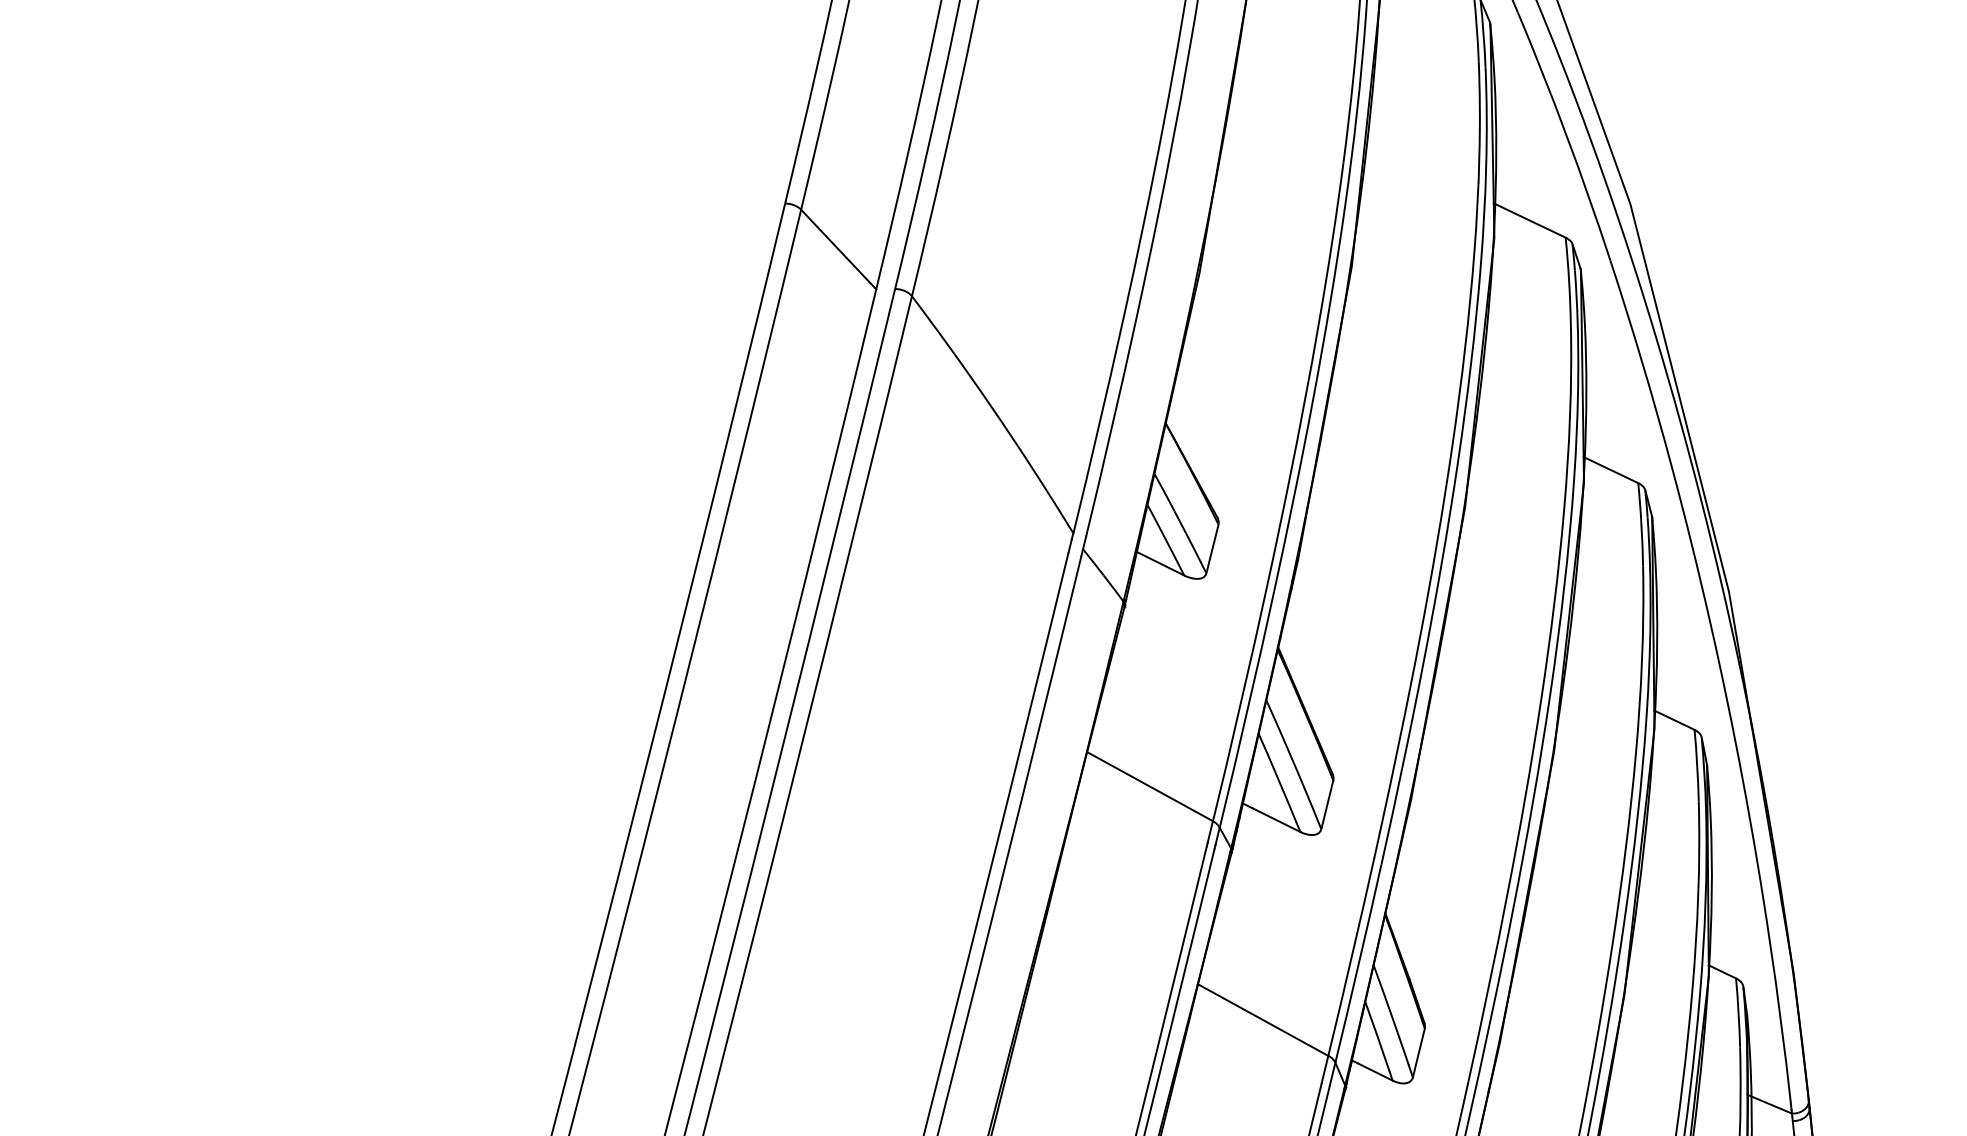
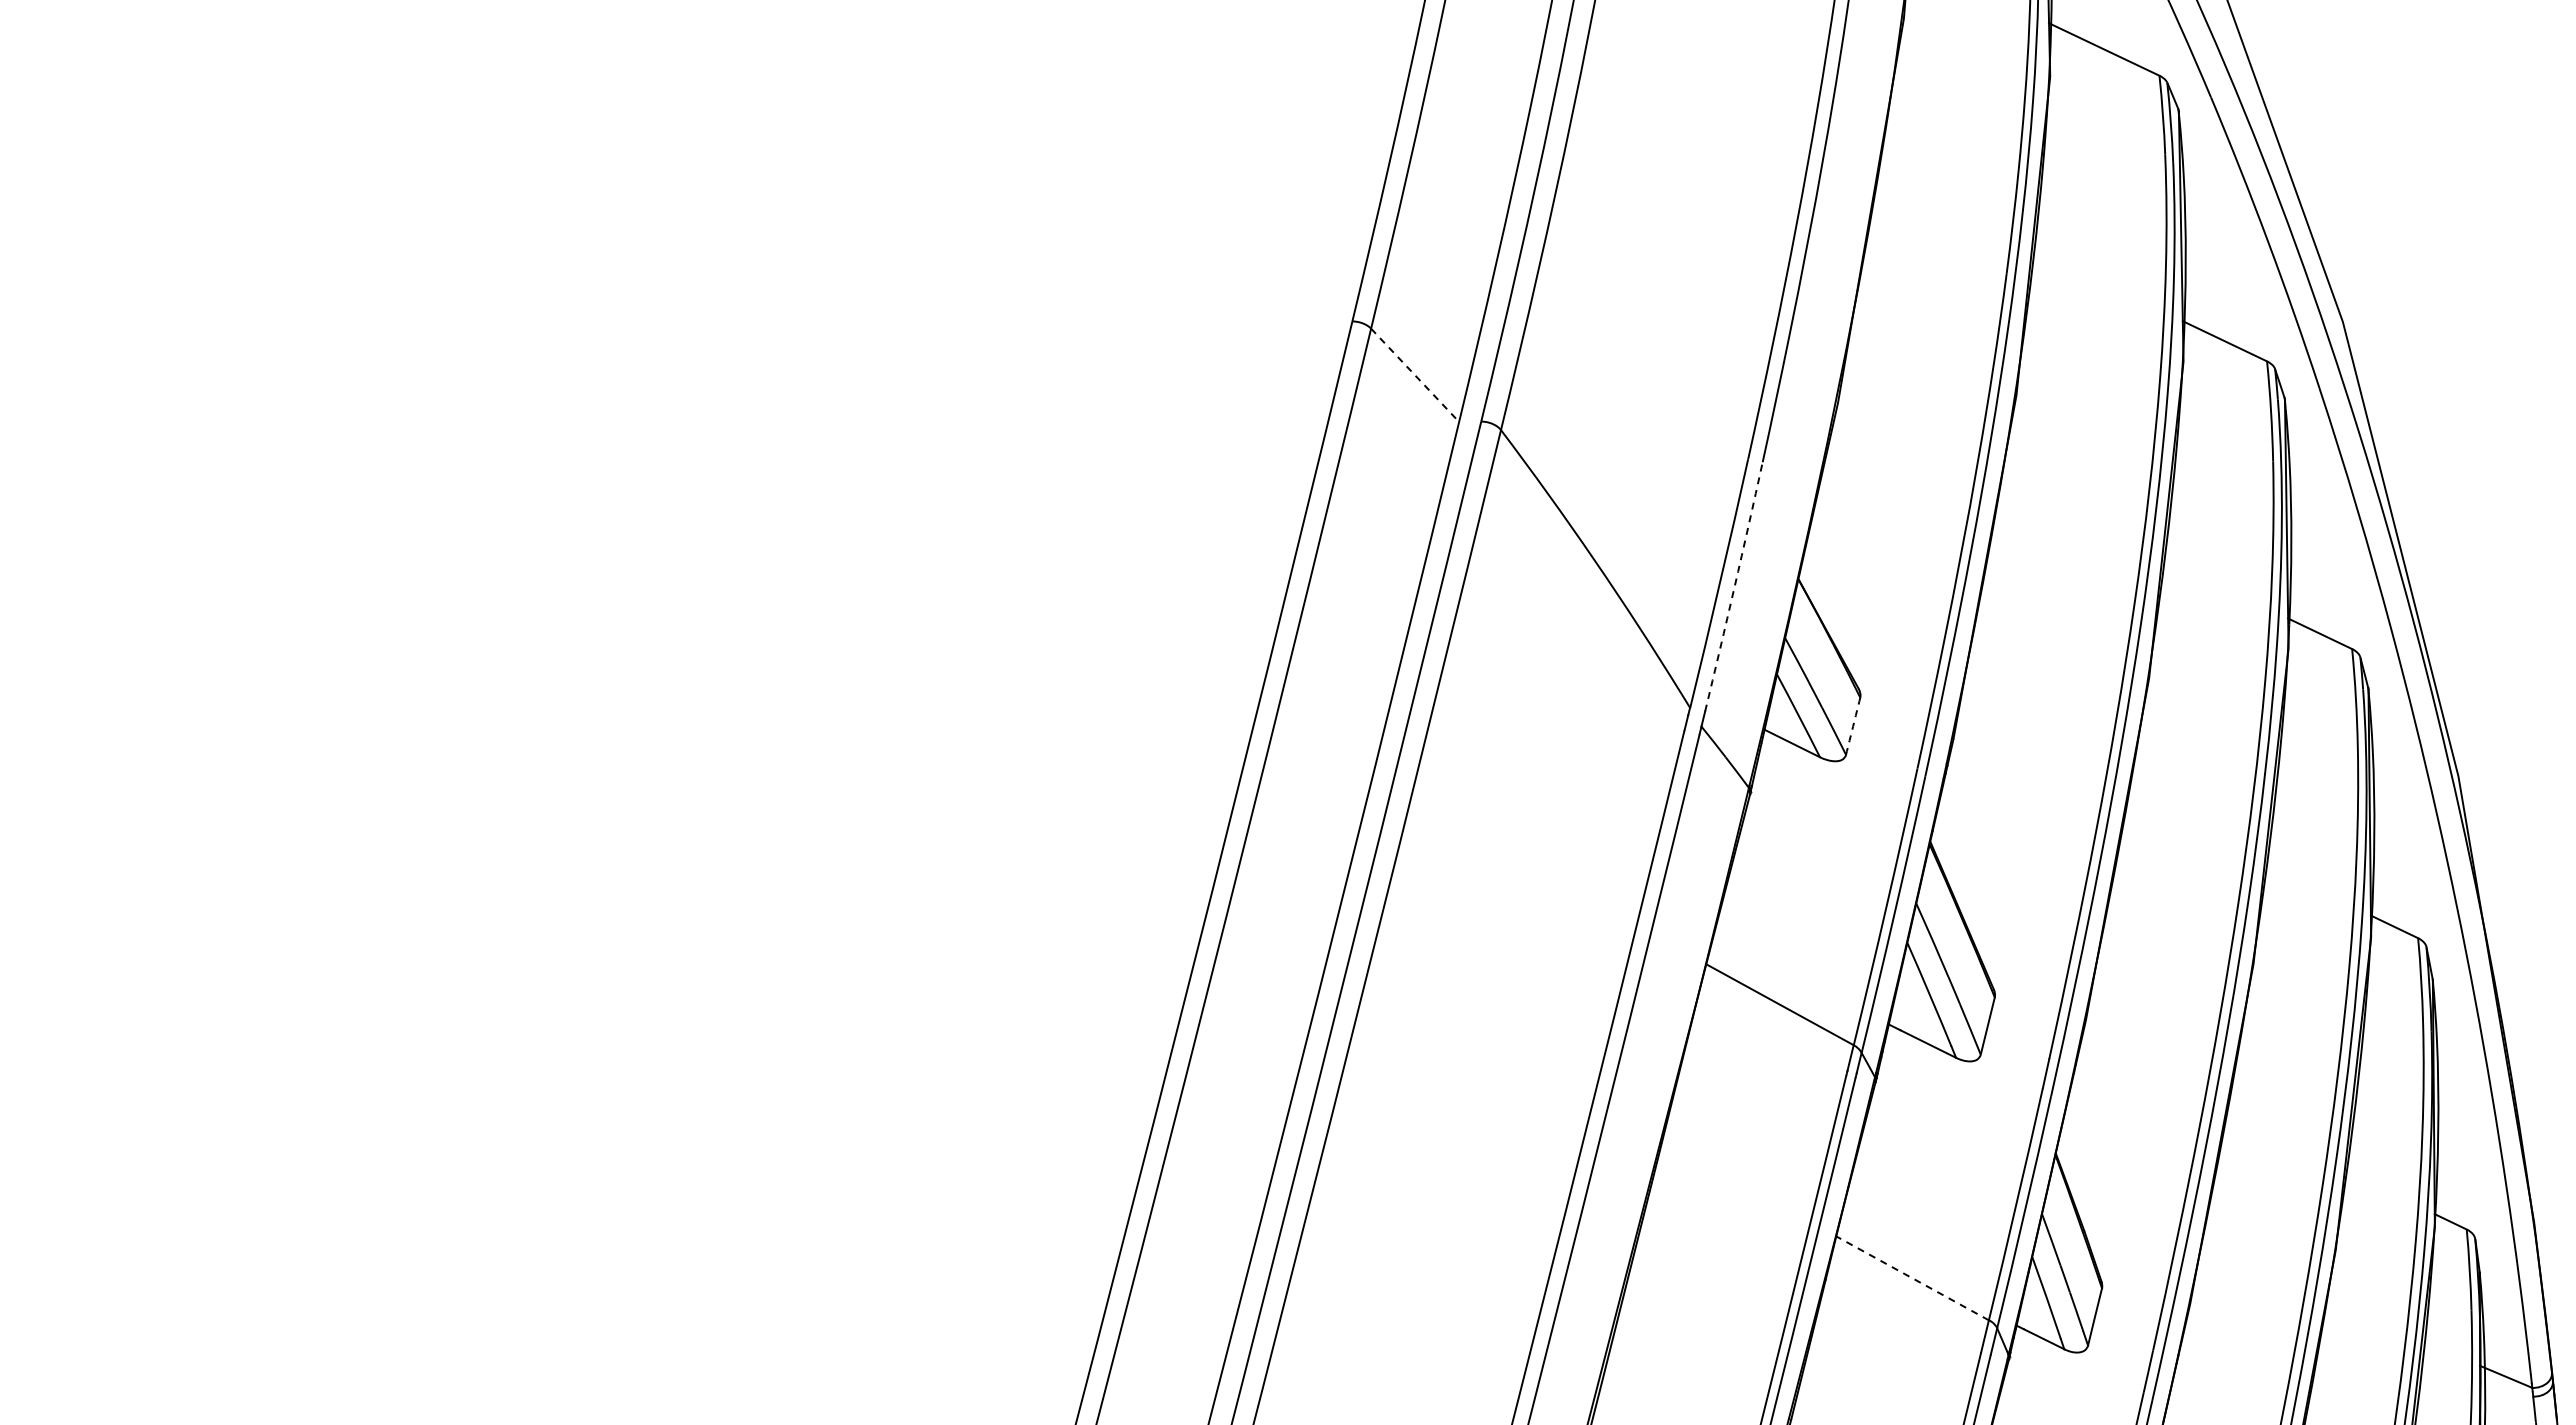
line: (839, 249) -> (1415, 375), solid -> dashed
arc: (1111, 430) -> (1734, 587), solid -> dashed
arc: (1212, 549) -> (1853, 726), solid -> dashed
line: (1262, 1020) -> (1911, 1278), solid -> dashed

